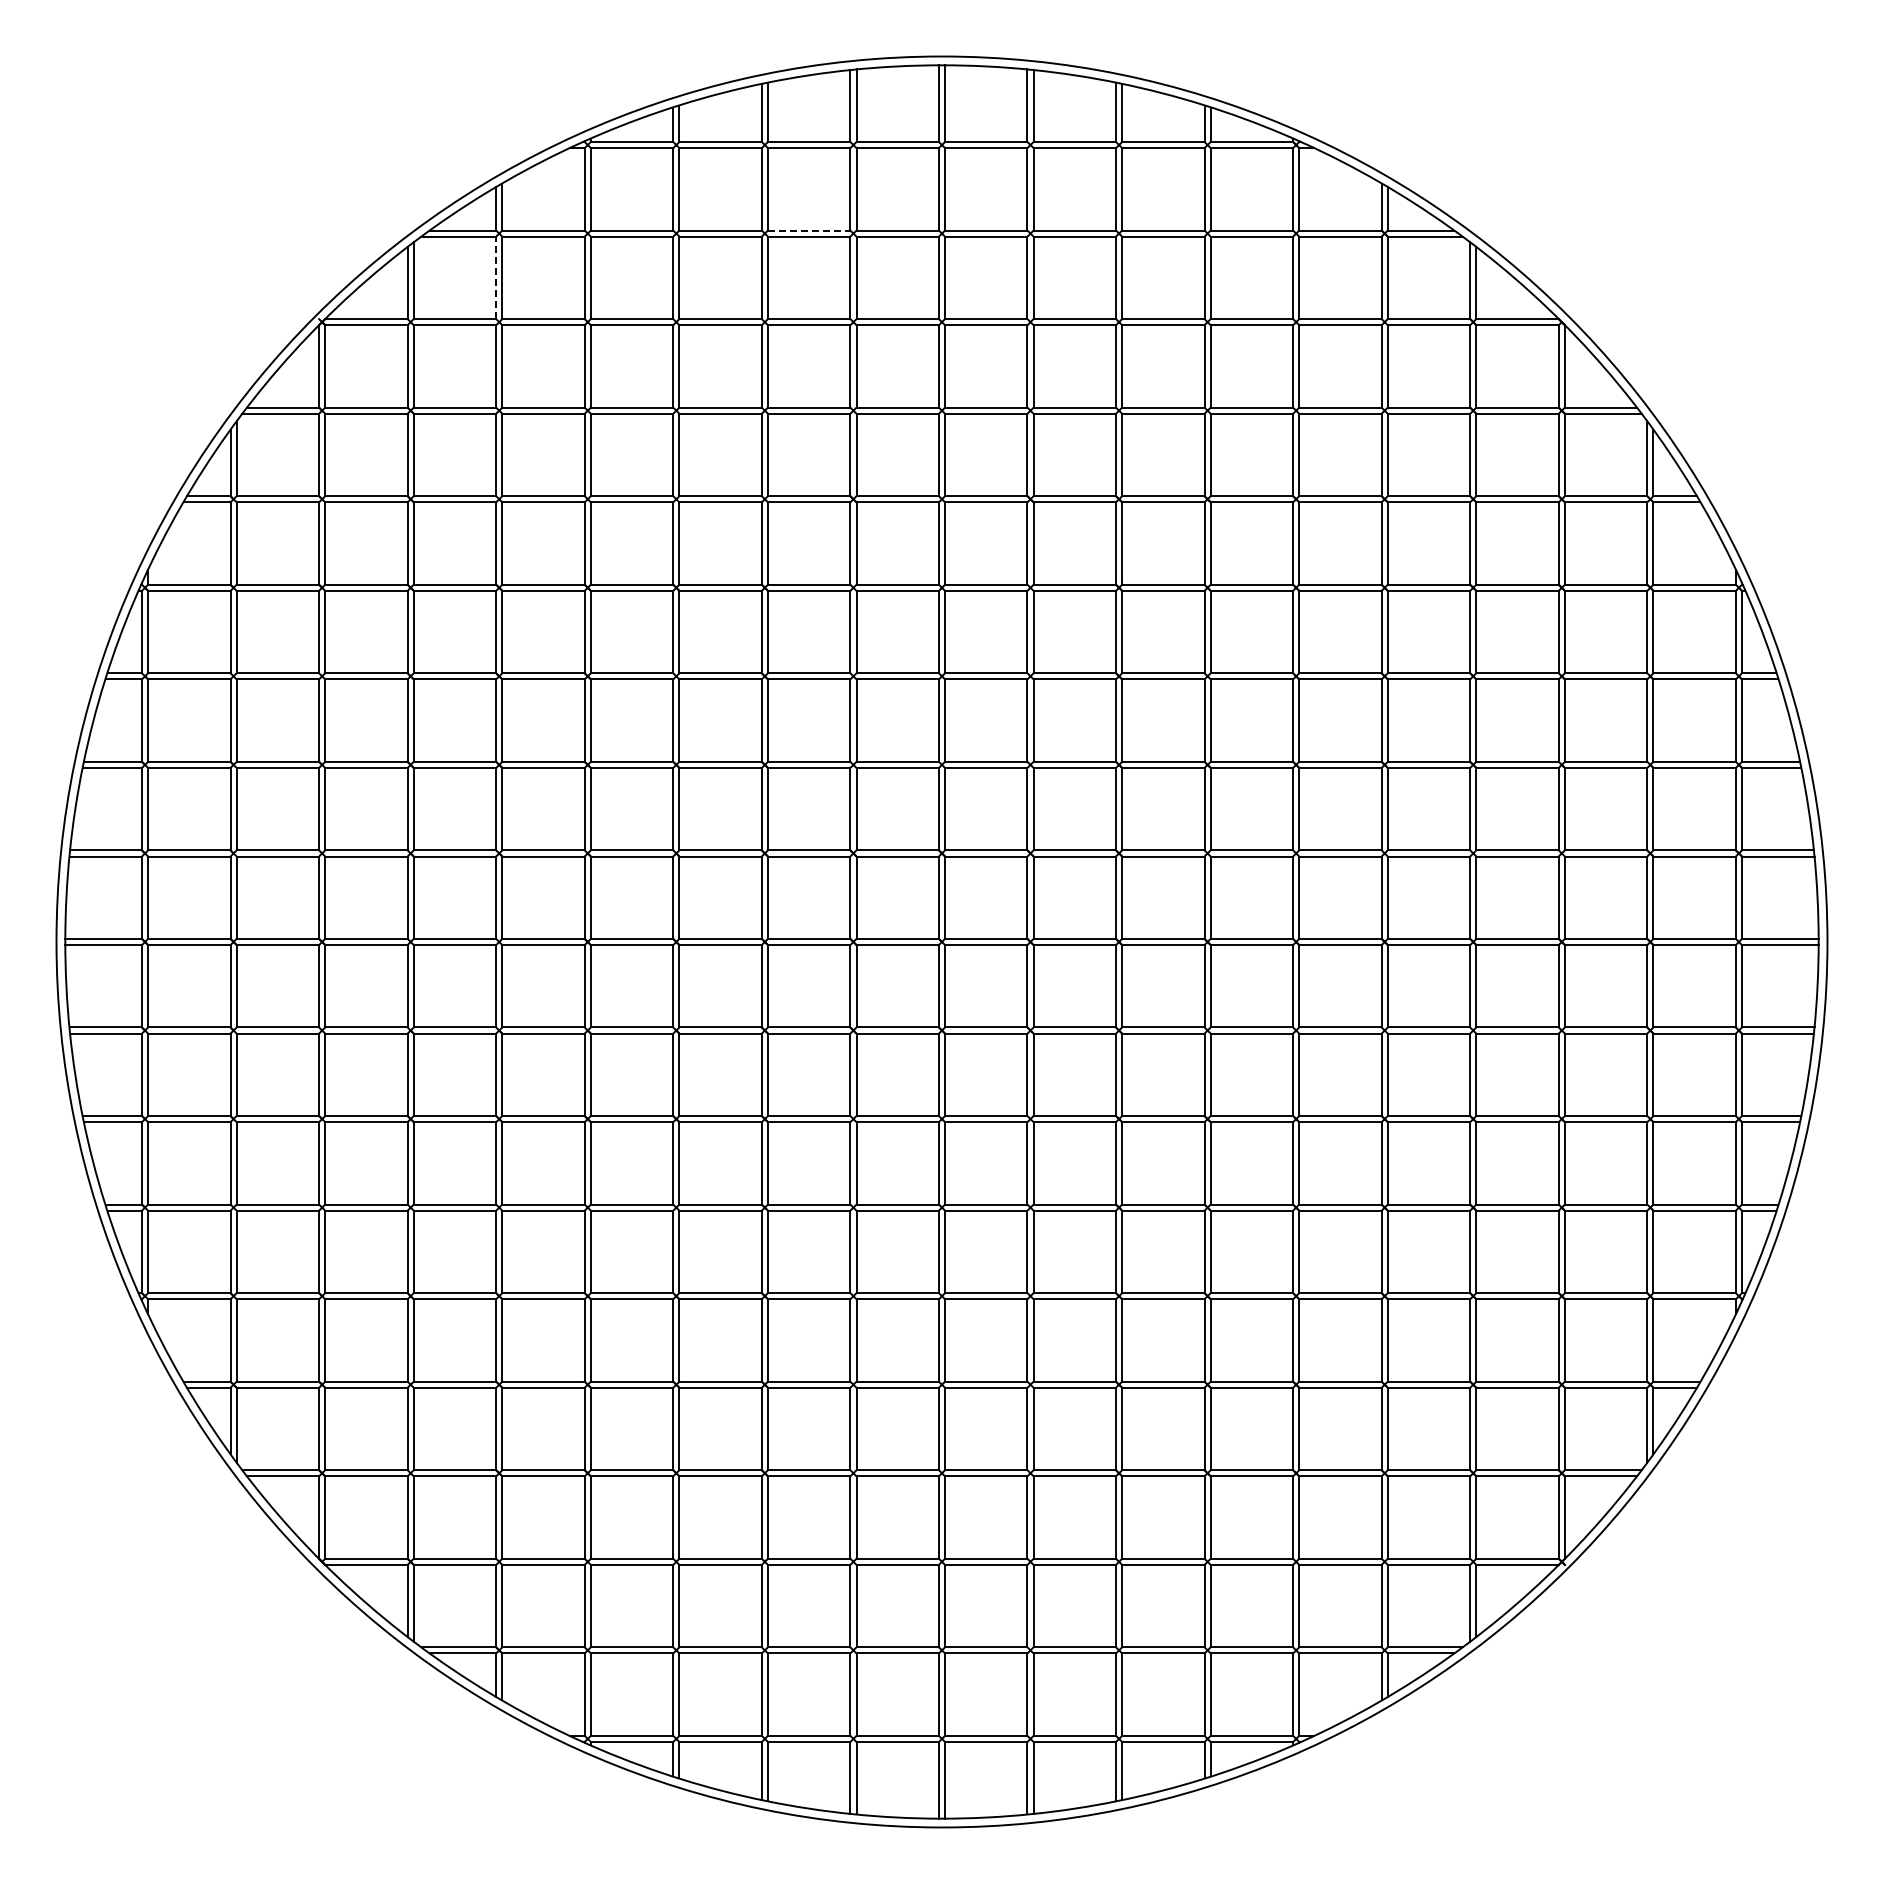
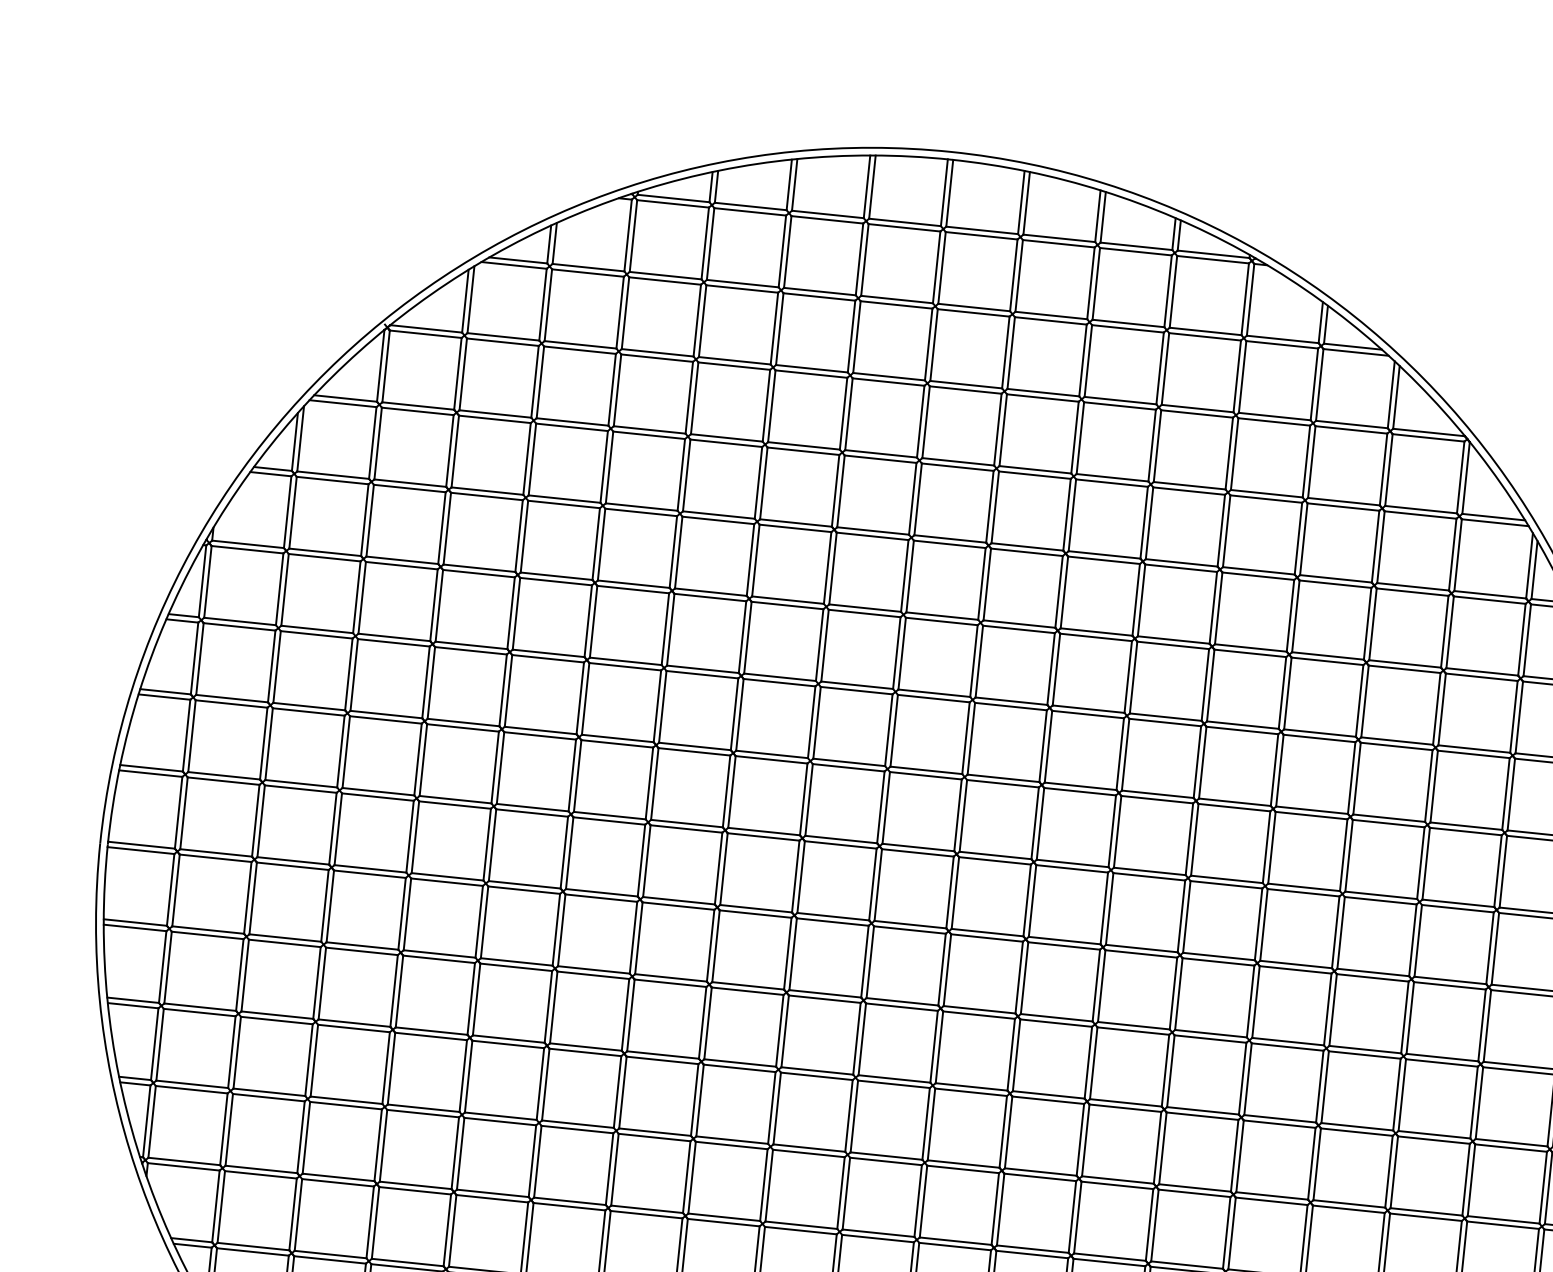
line: (809, 230) -> (820, 291), dashed -> solid
line: (496, 277) -> (543, 304), dashed -> solid

